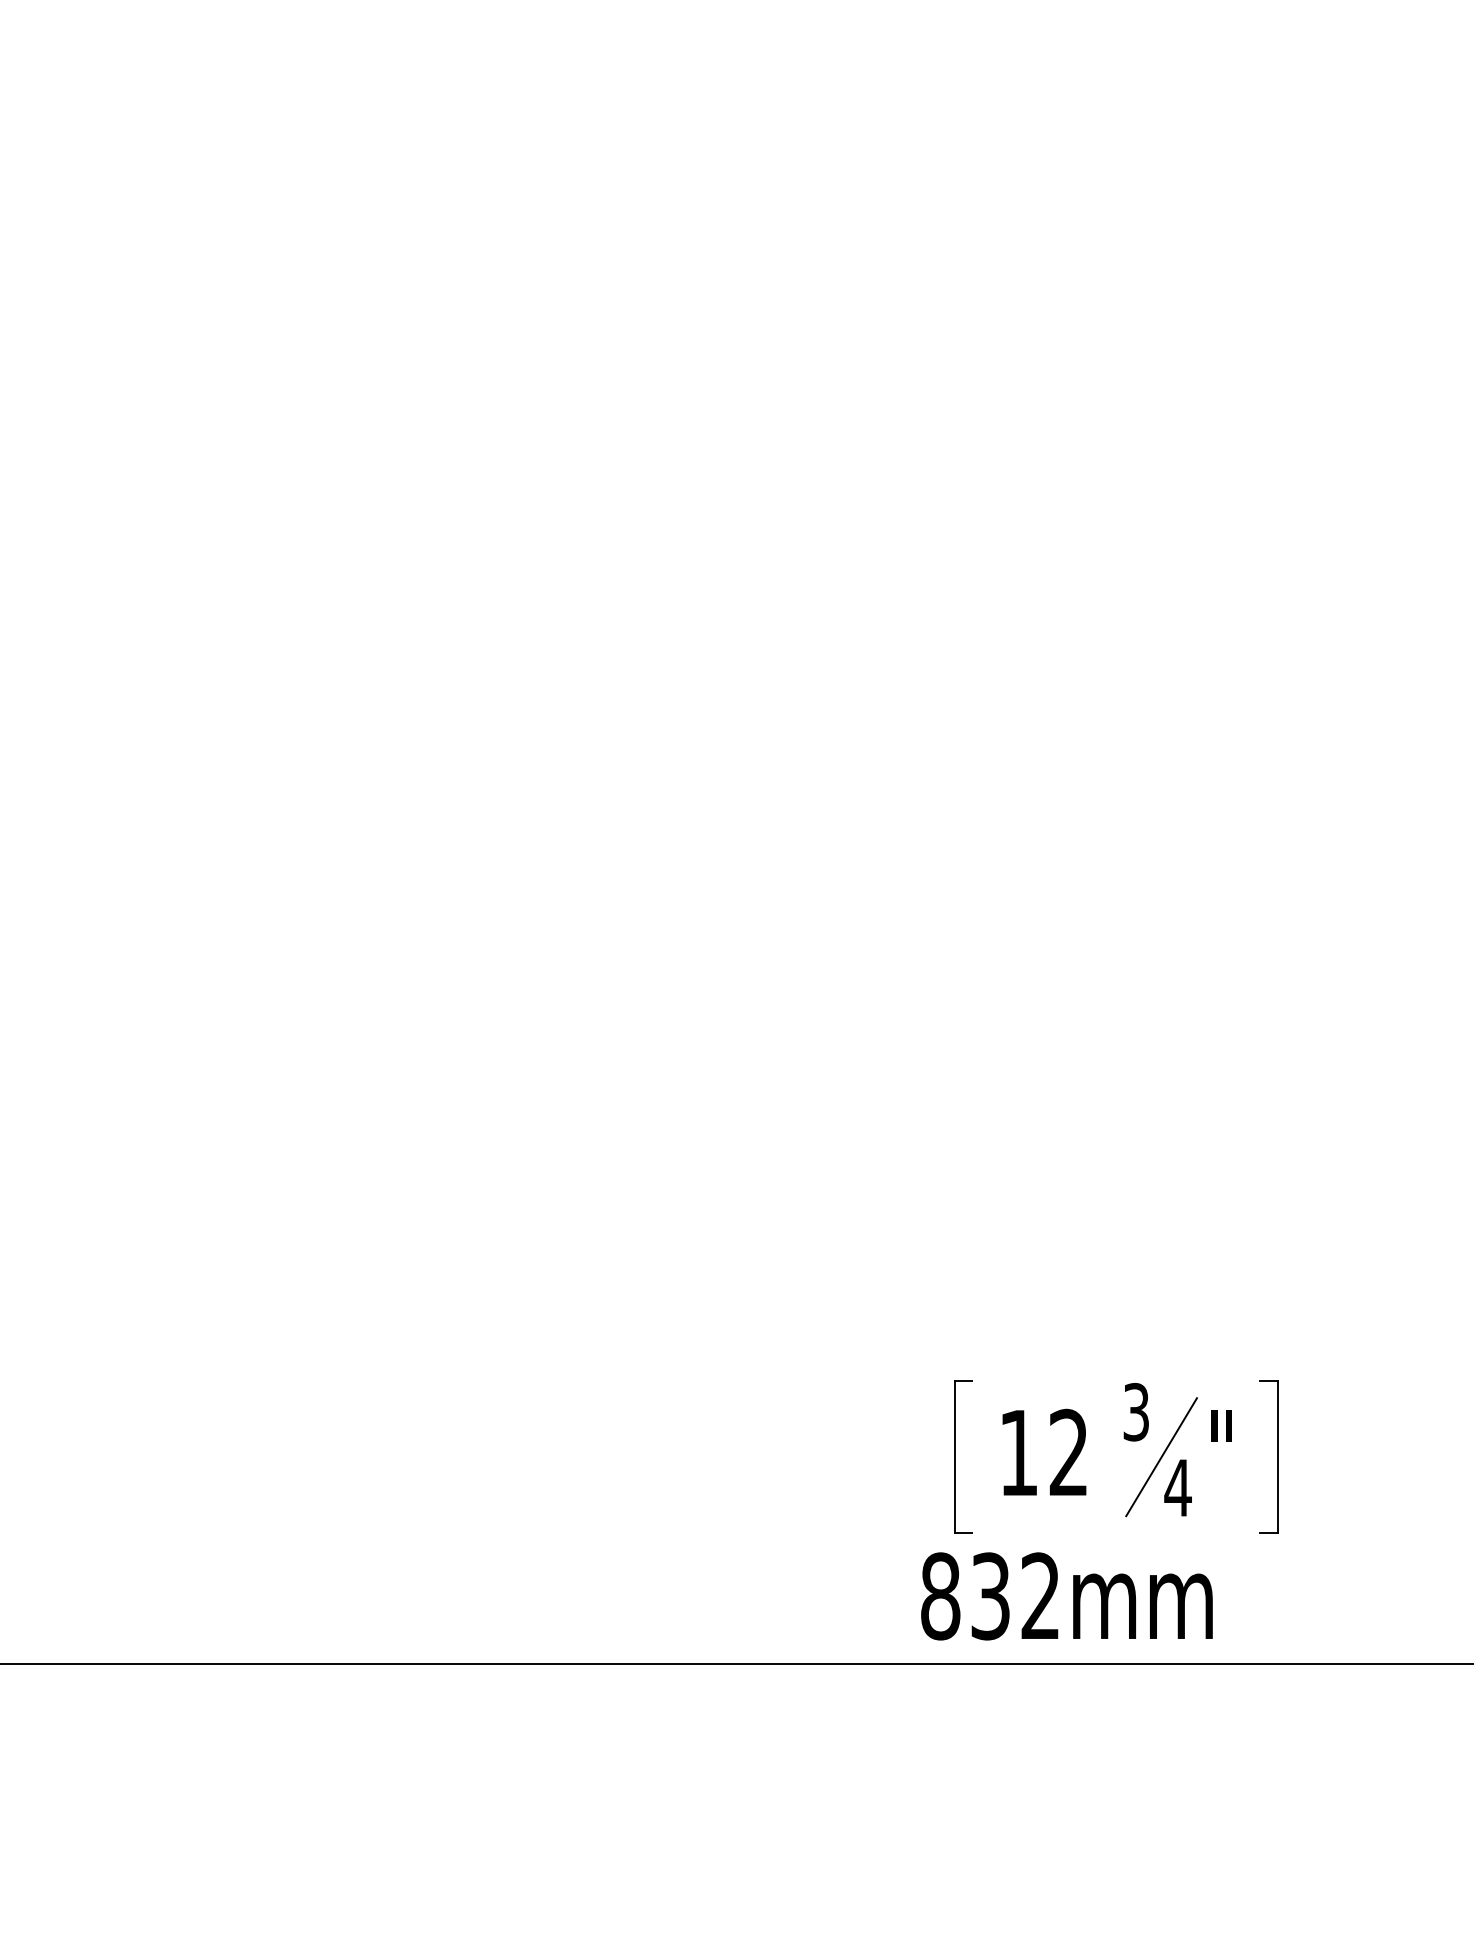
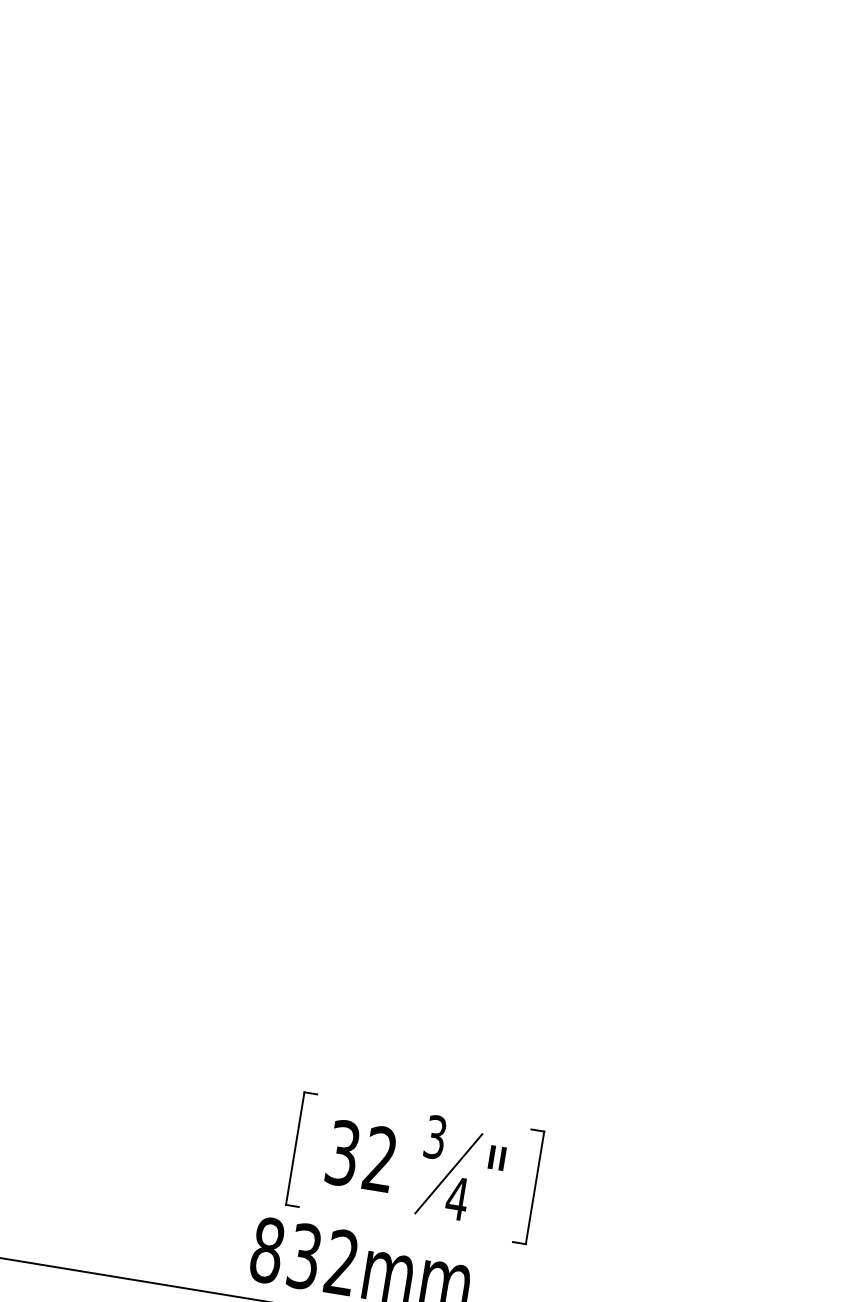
text: (1018, 1452) -> (342, 1152), 12 -> 32

